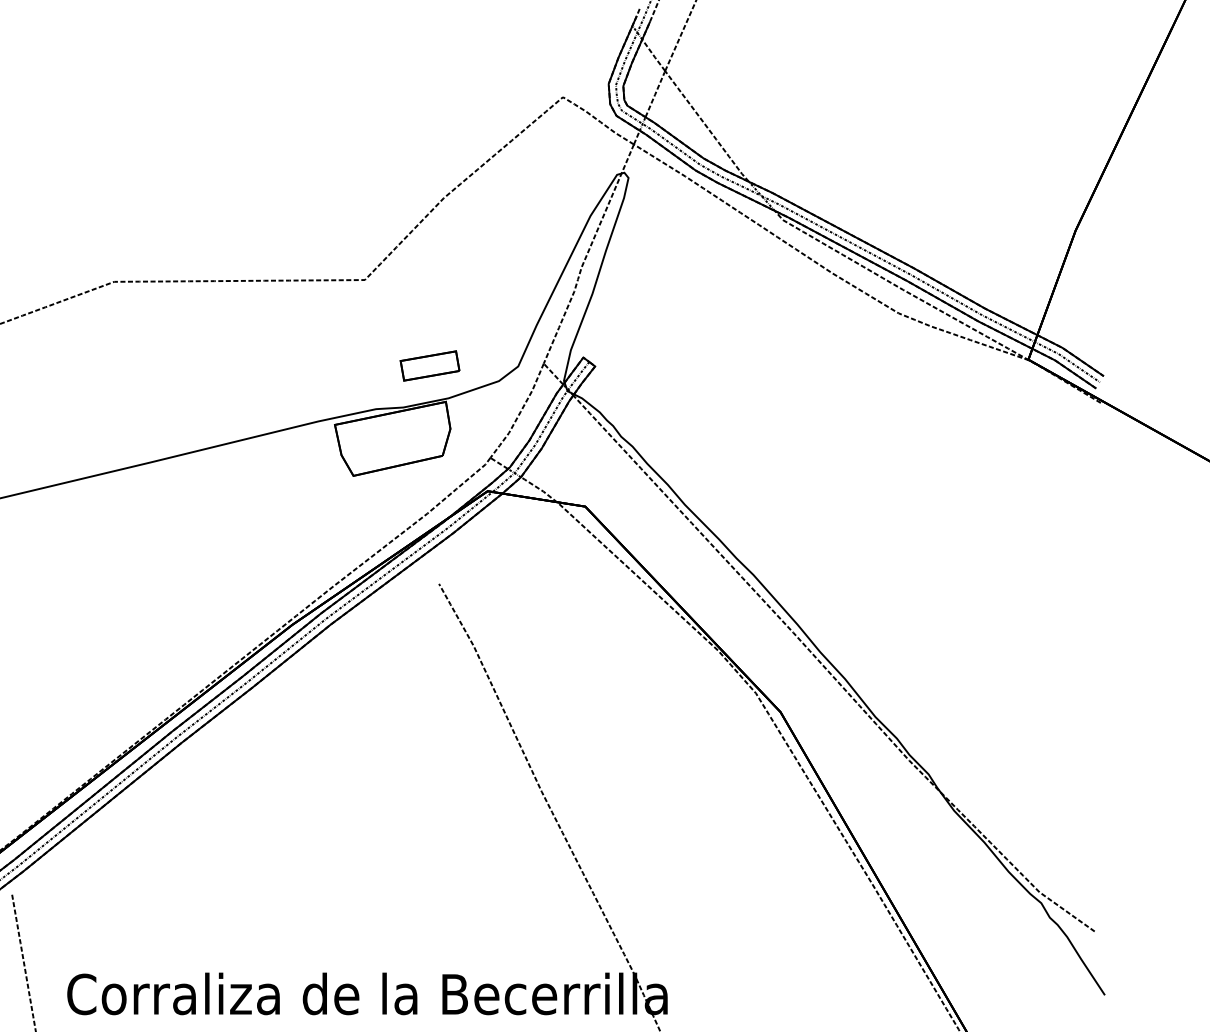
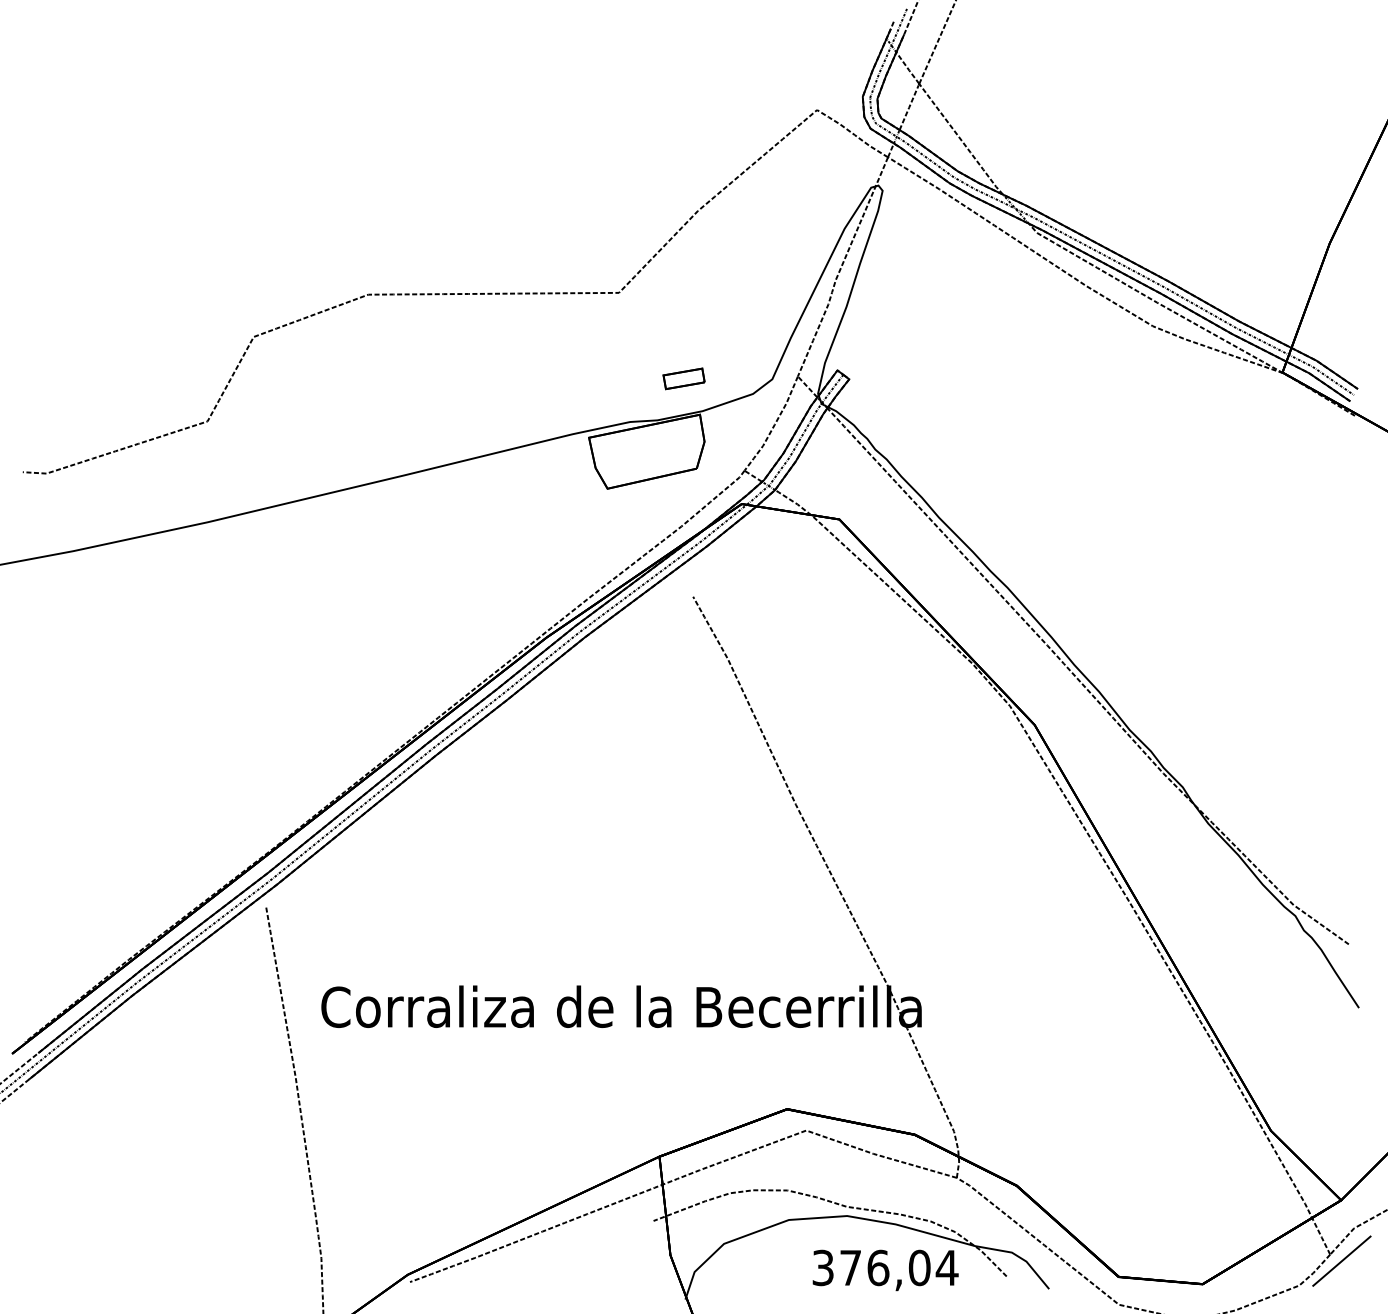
part: (429, 365) -> (683, 378), size x0.7

